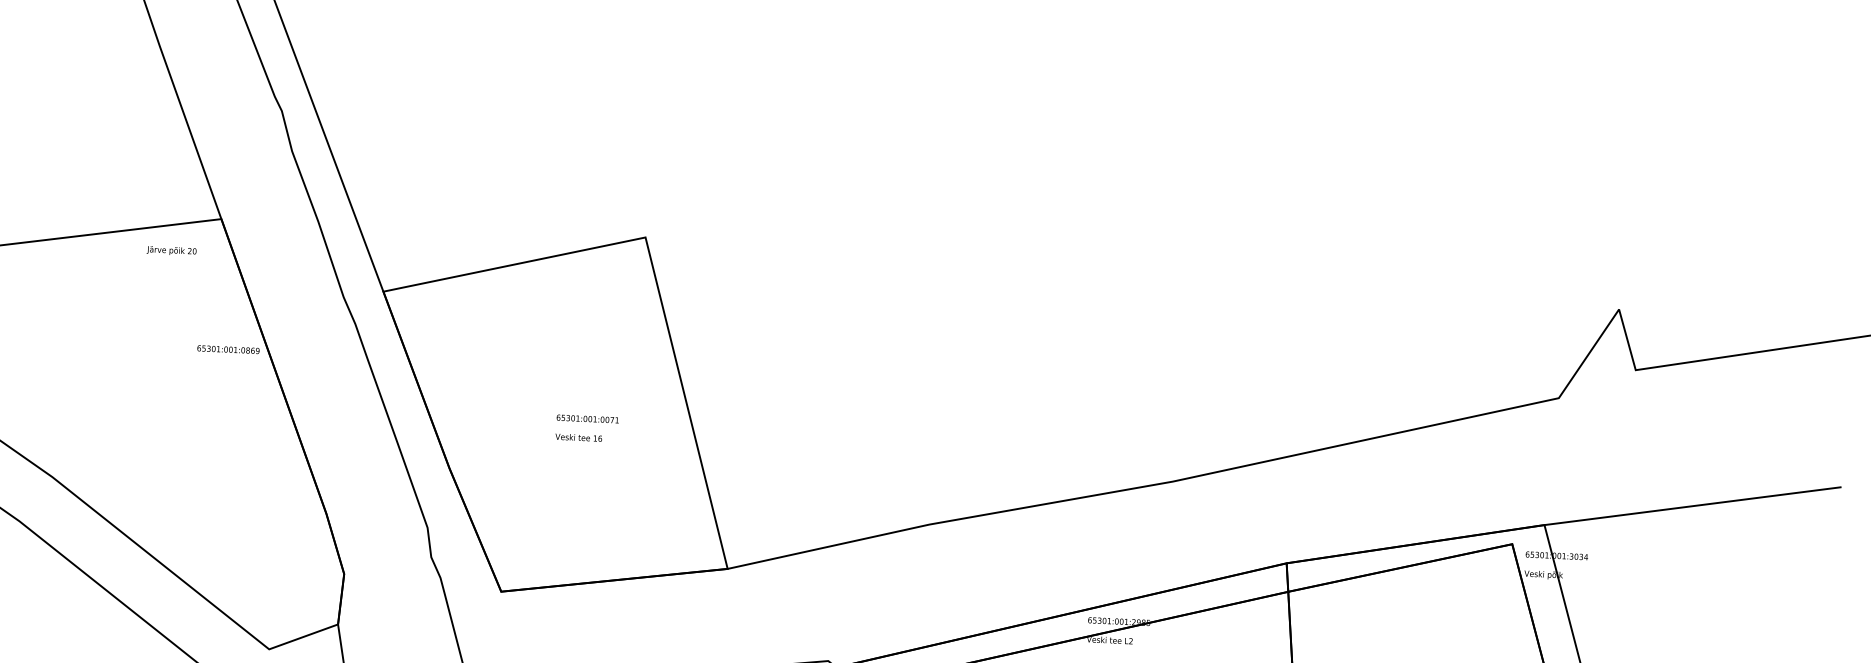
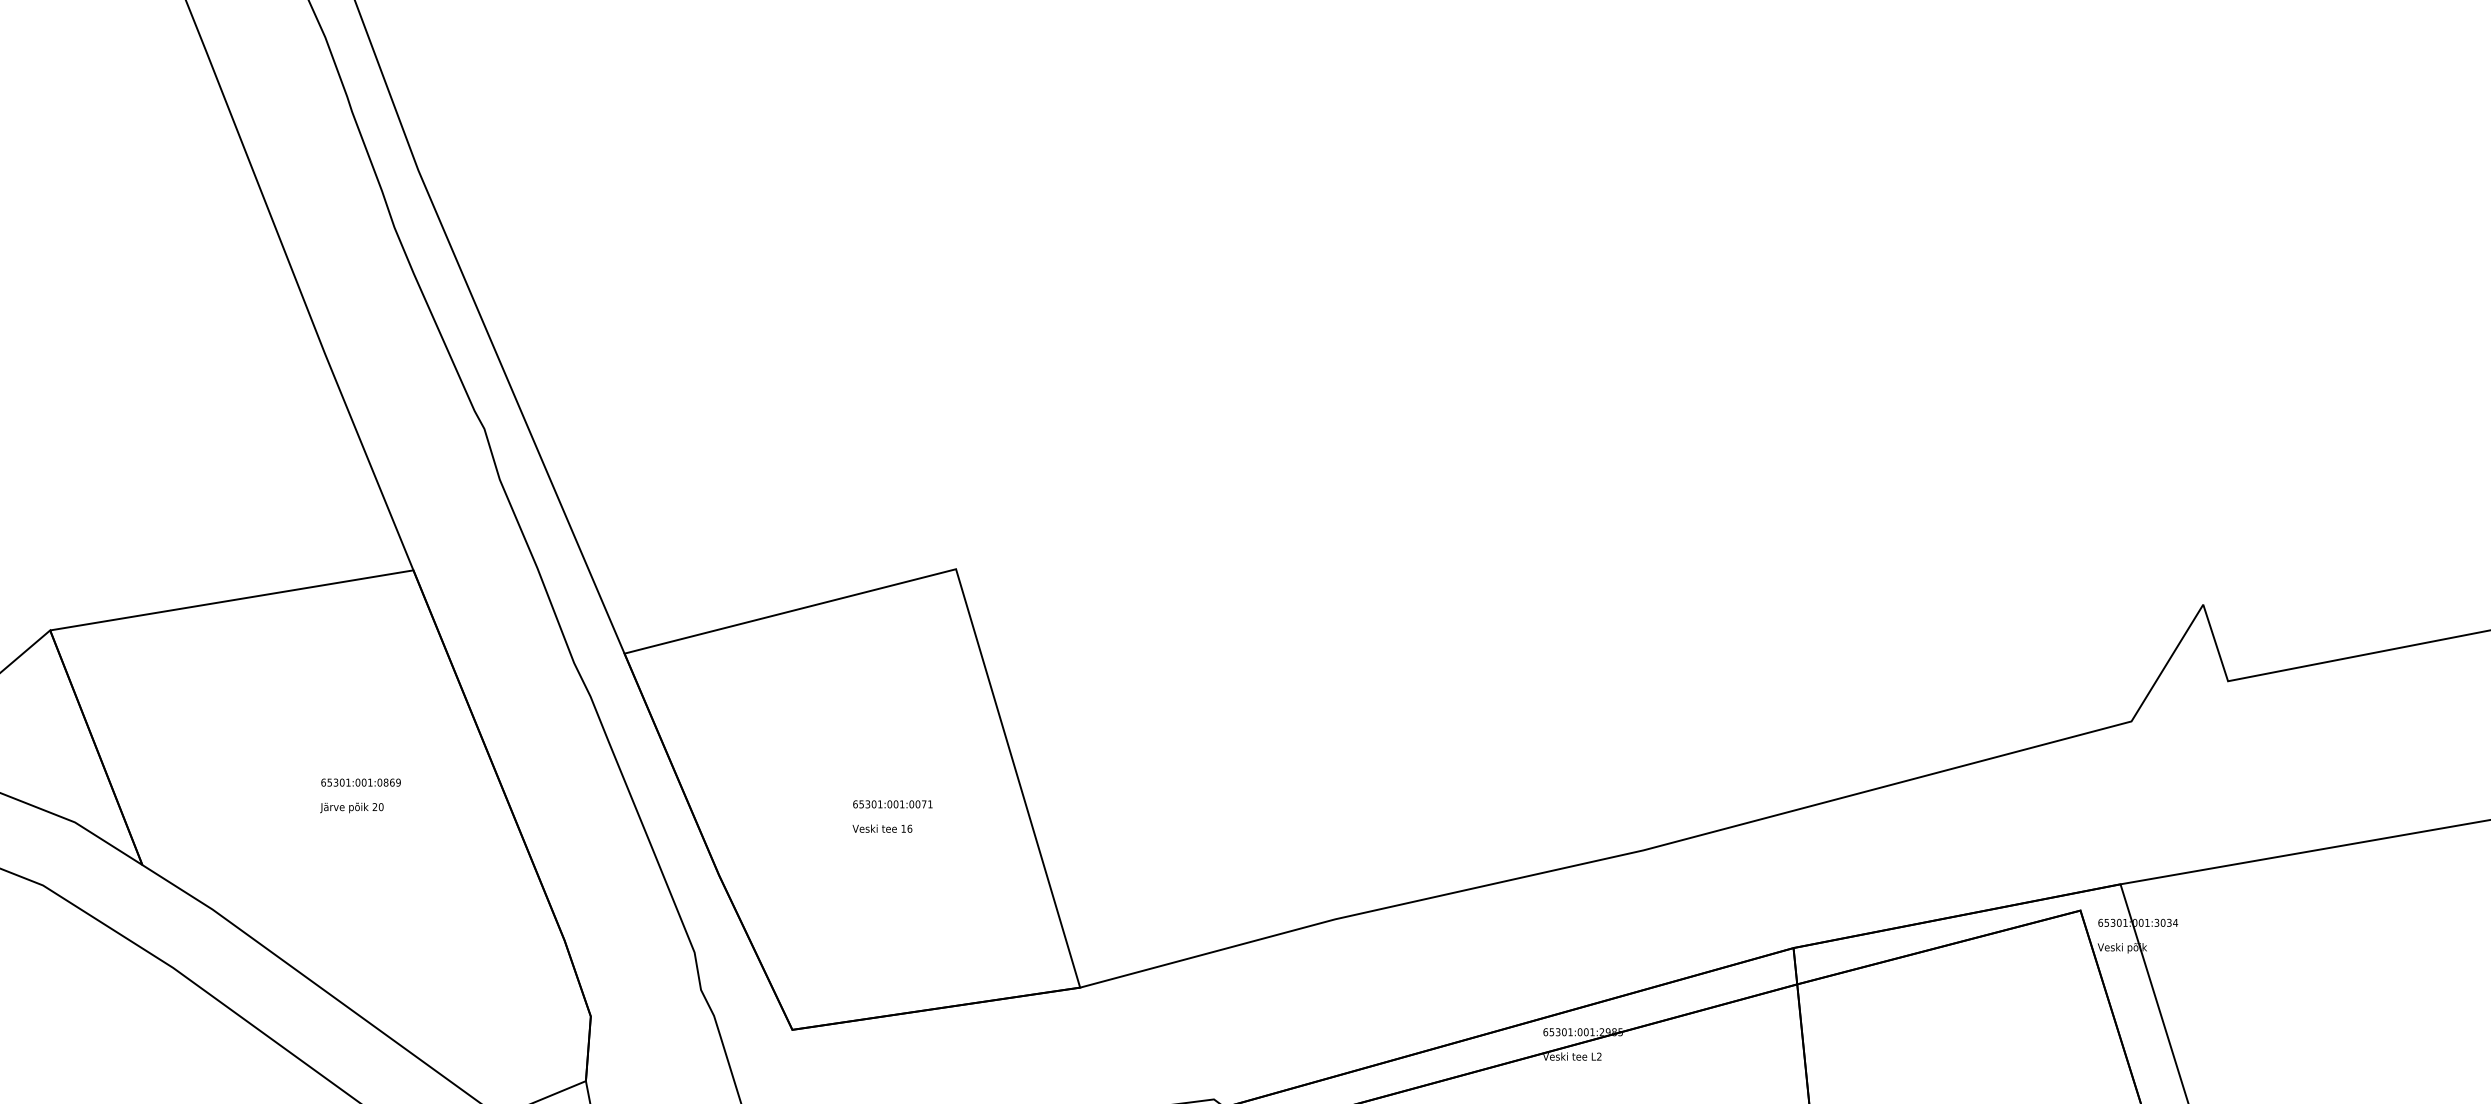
text: (171, 250) -> (351, 807), moved
text: (228, 349) -> (360, 782), moved

